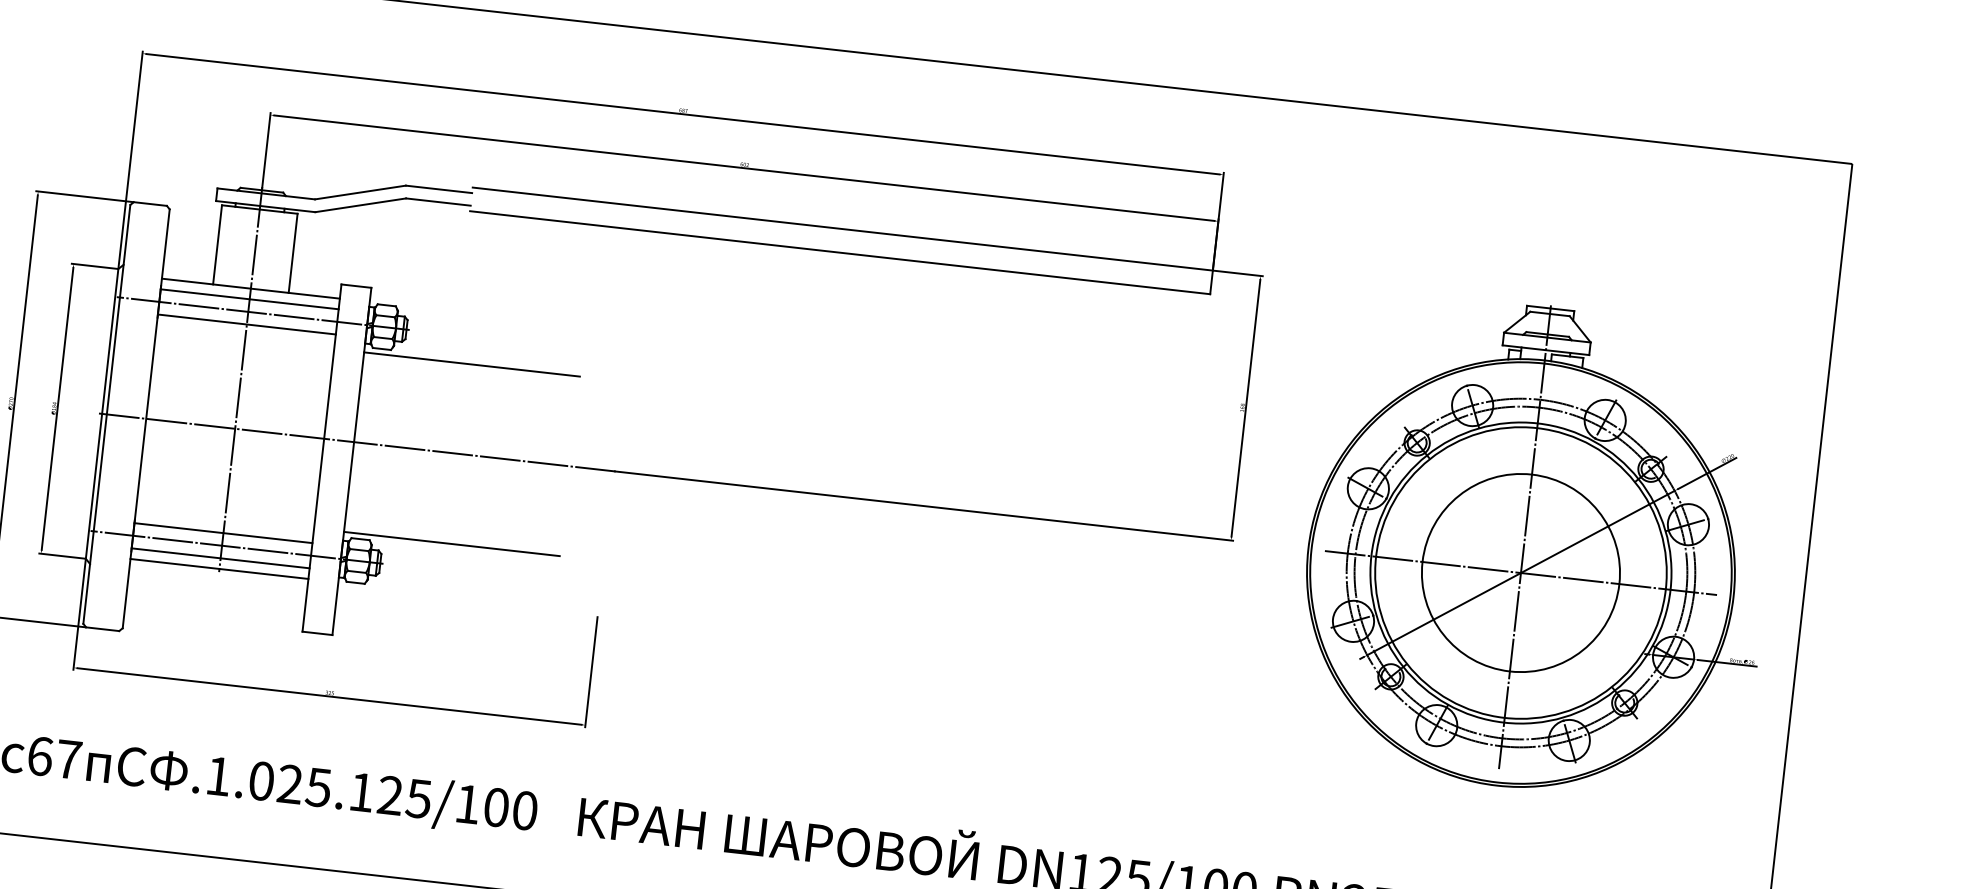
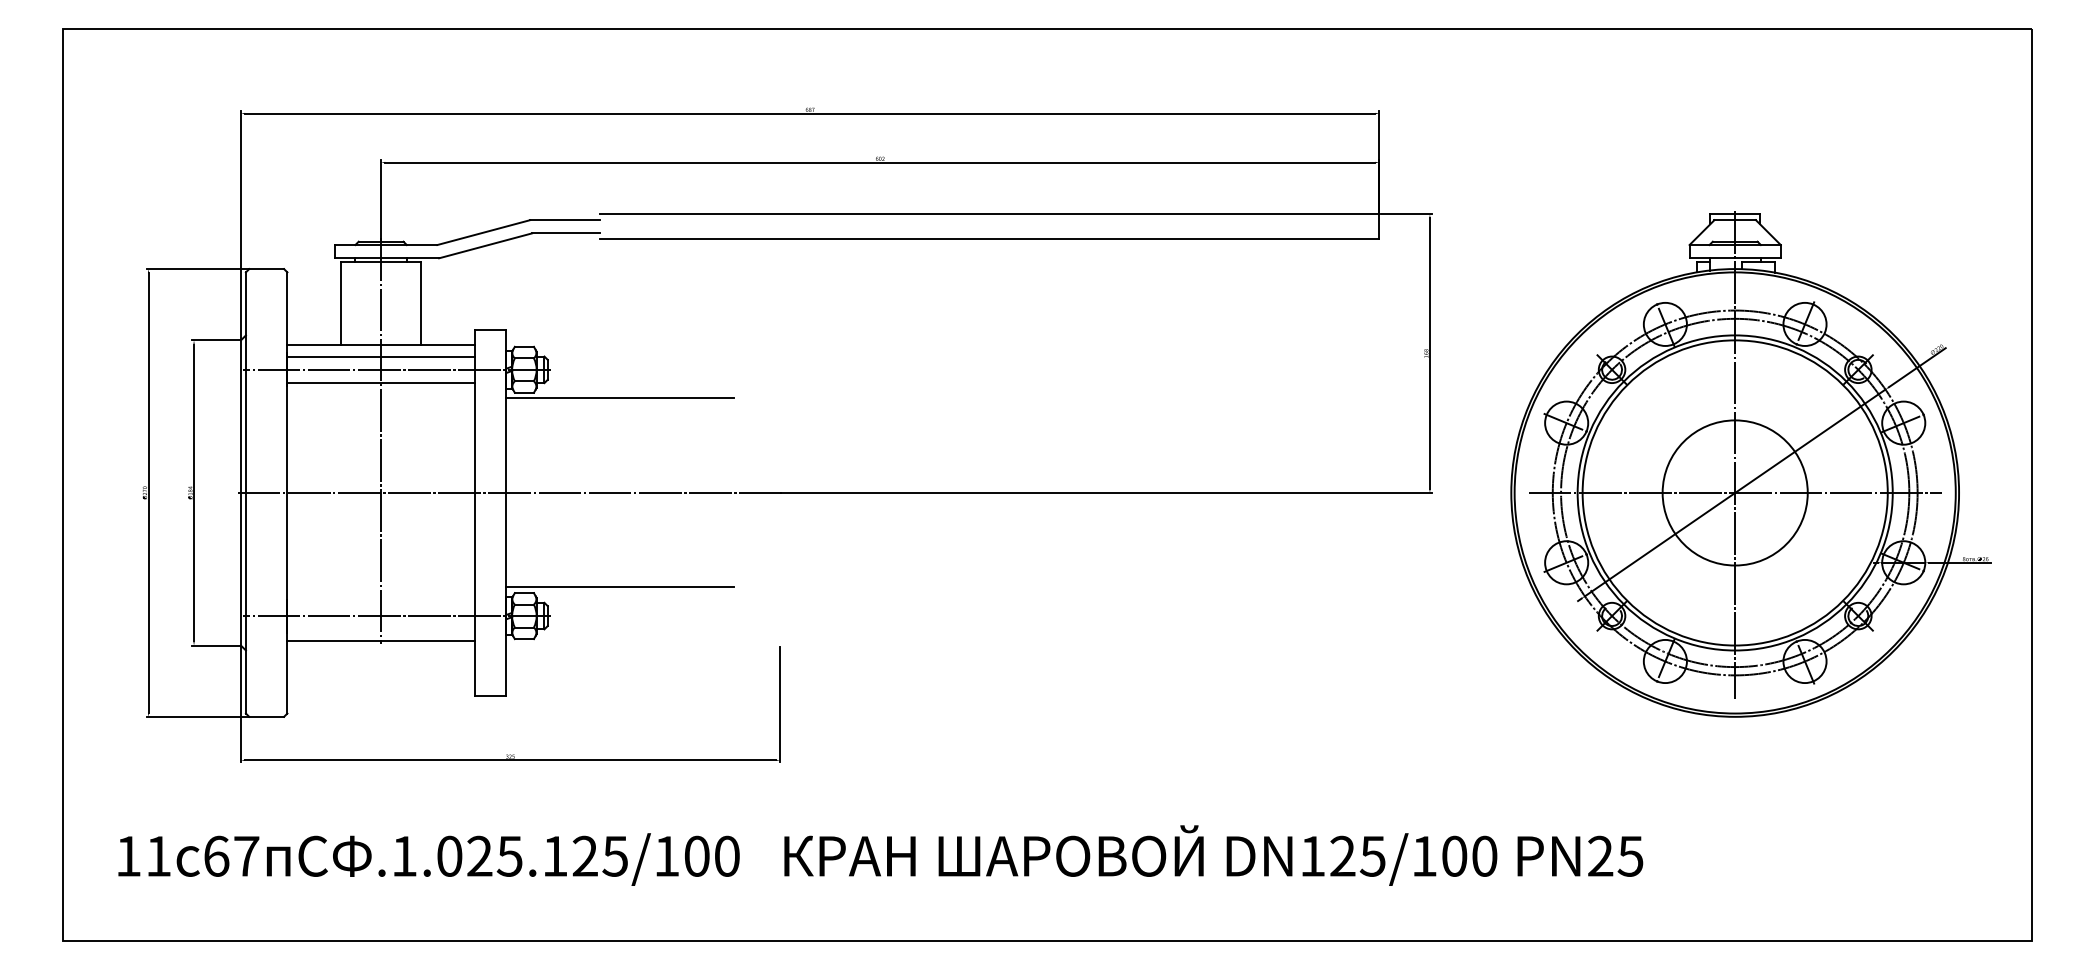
line: (222, 532) -> (380, 602), removed
line: (220, 558) -> (380, 629), removed
circle: (1520, 572) -> (1734, 492), size x0.7

